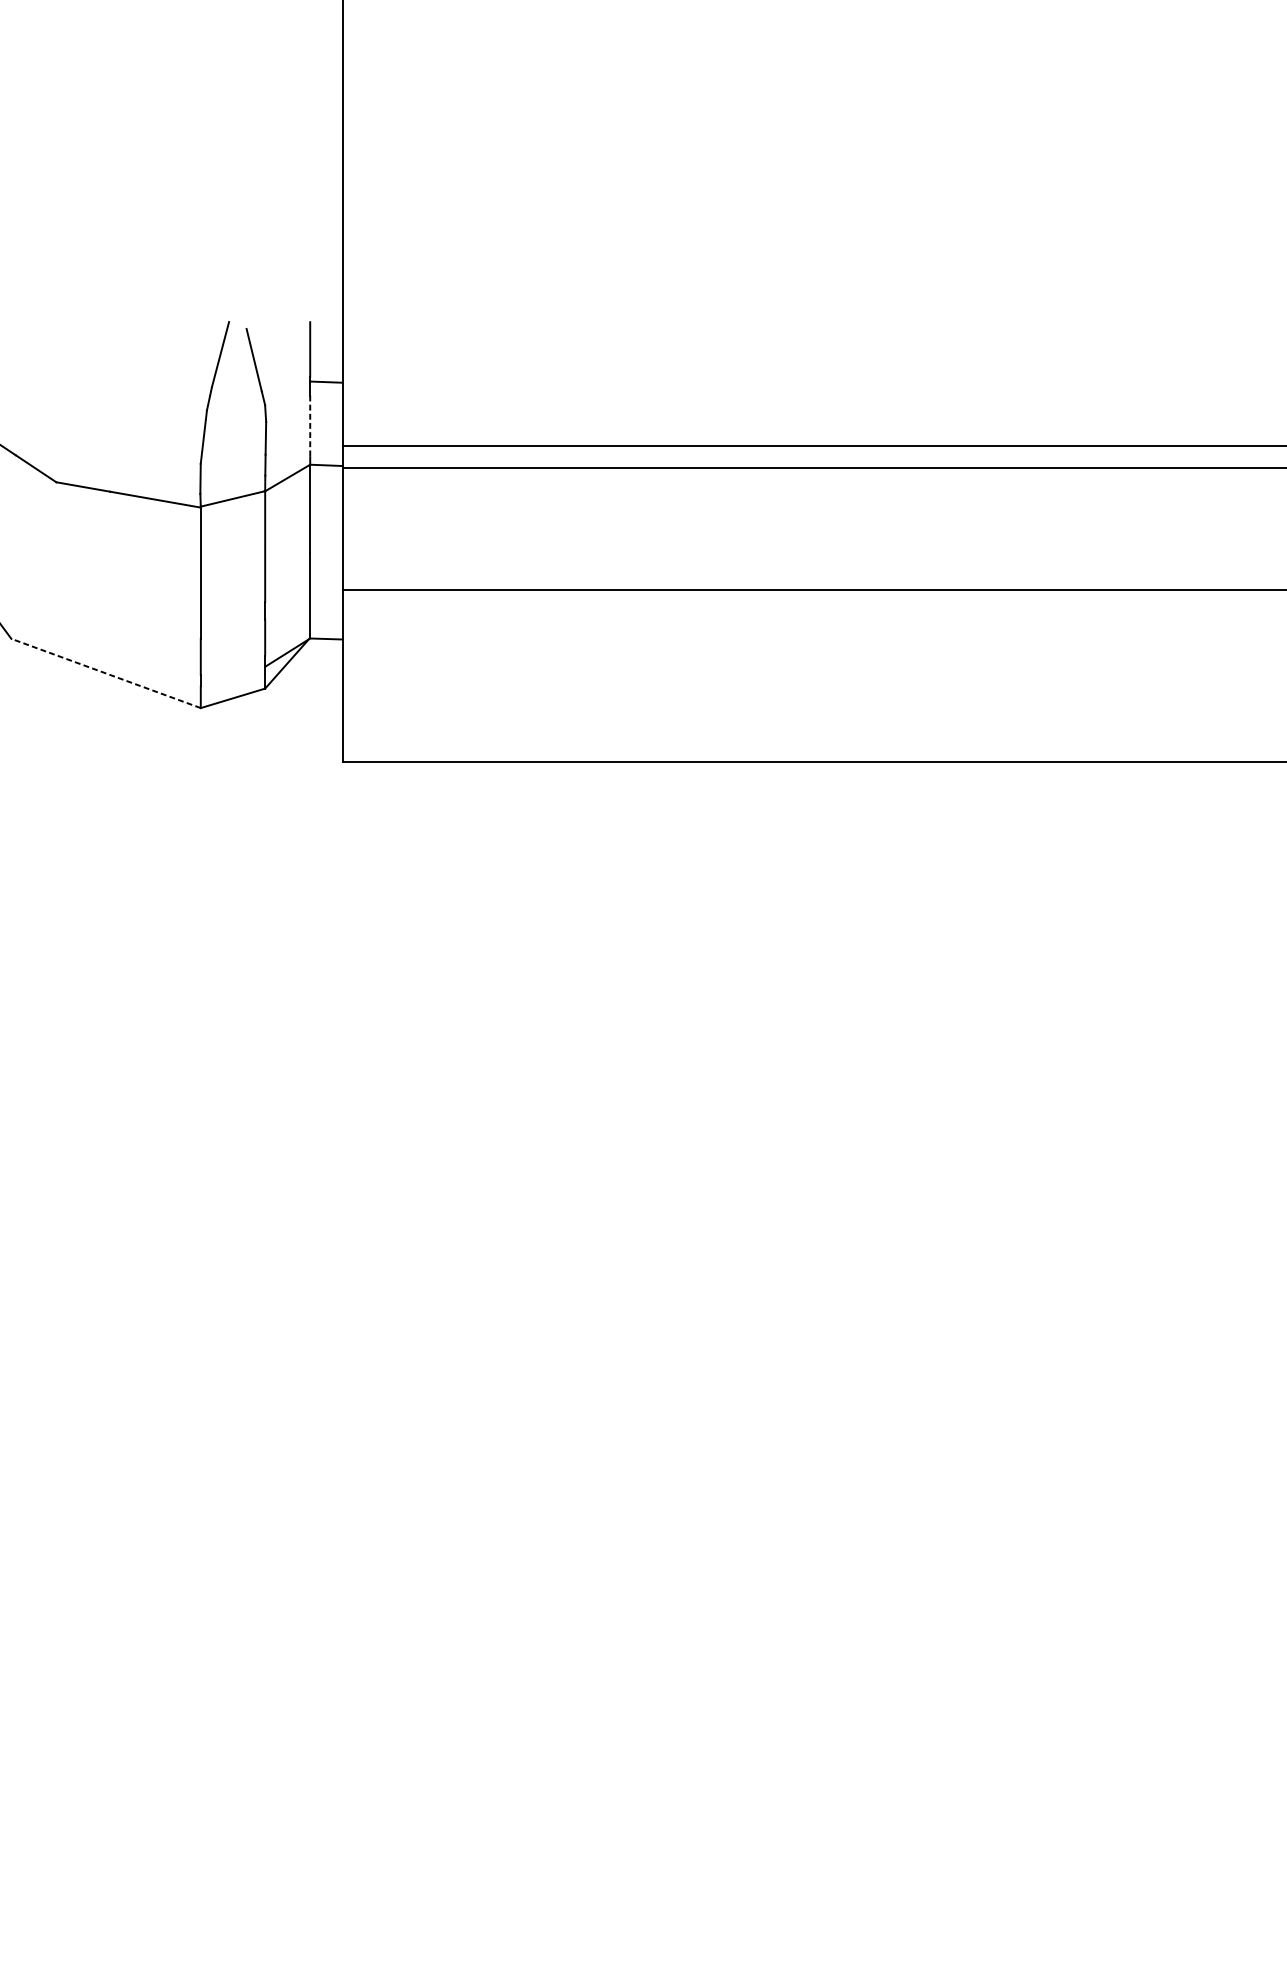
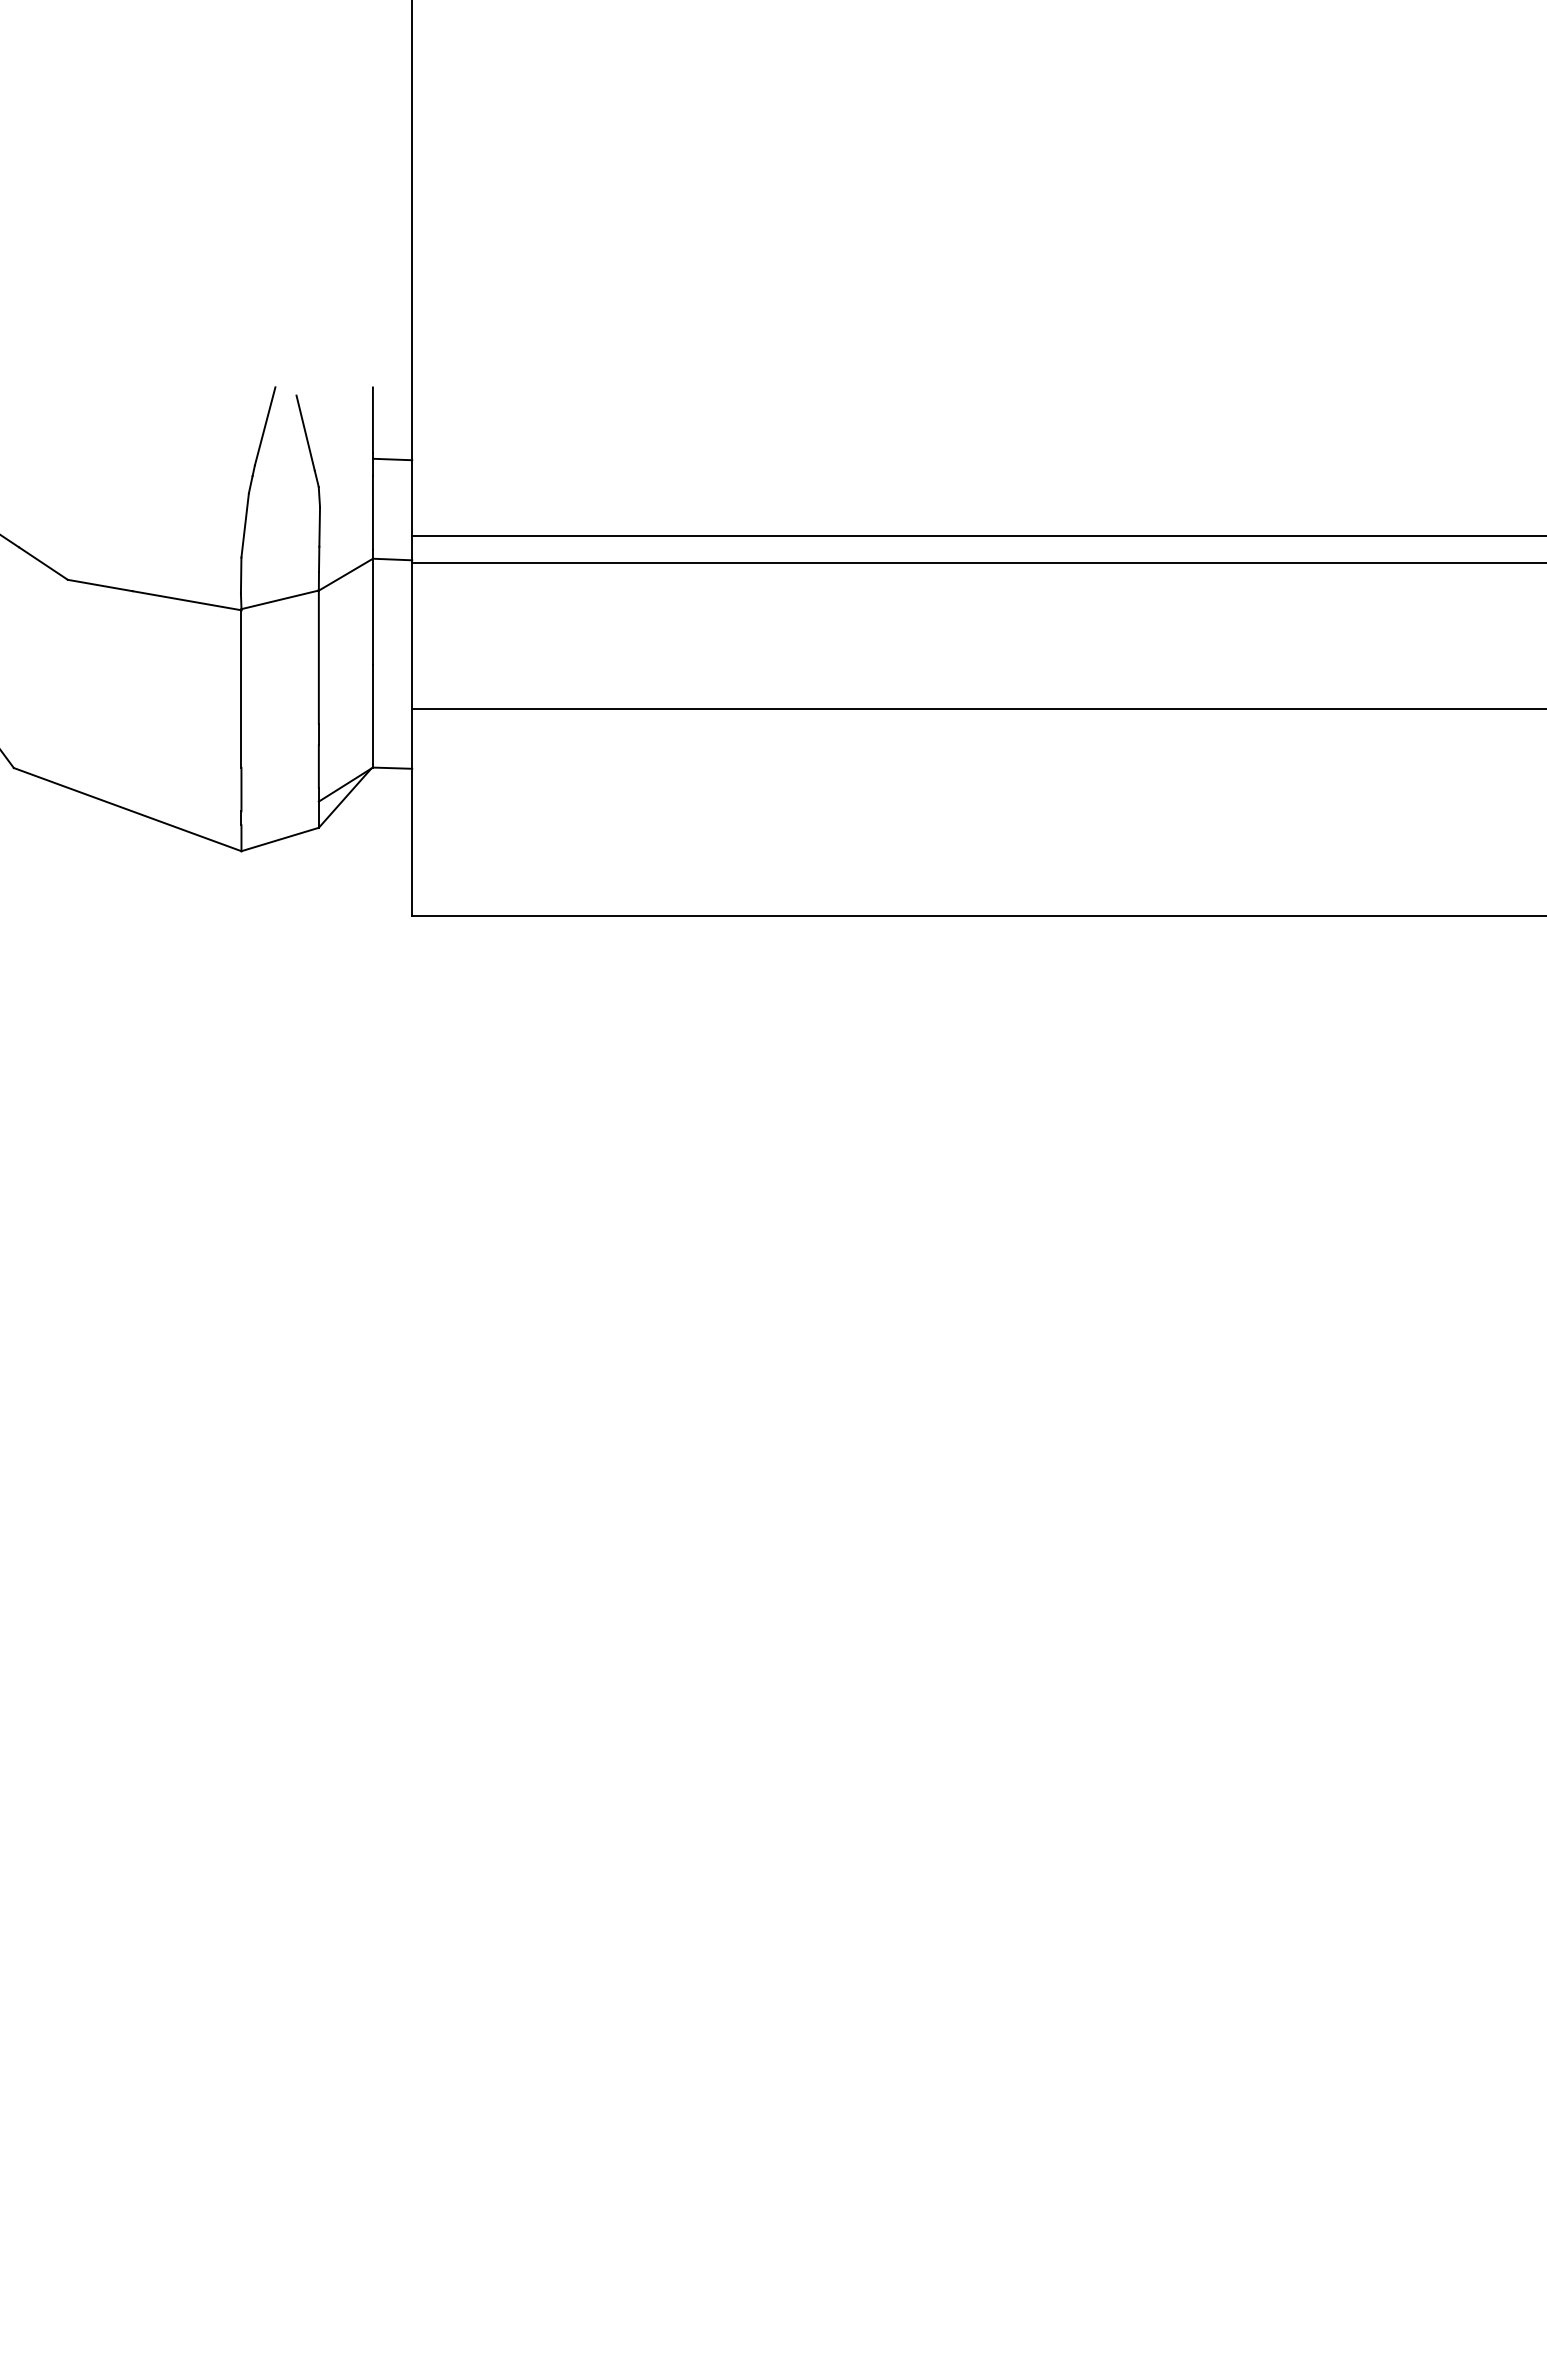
line: (309, 427) -> (372, 513), dashed -> solid
line: (105, 673) -> (127, 809), dashed -> solid

